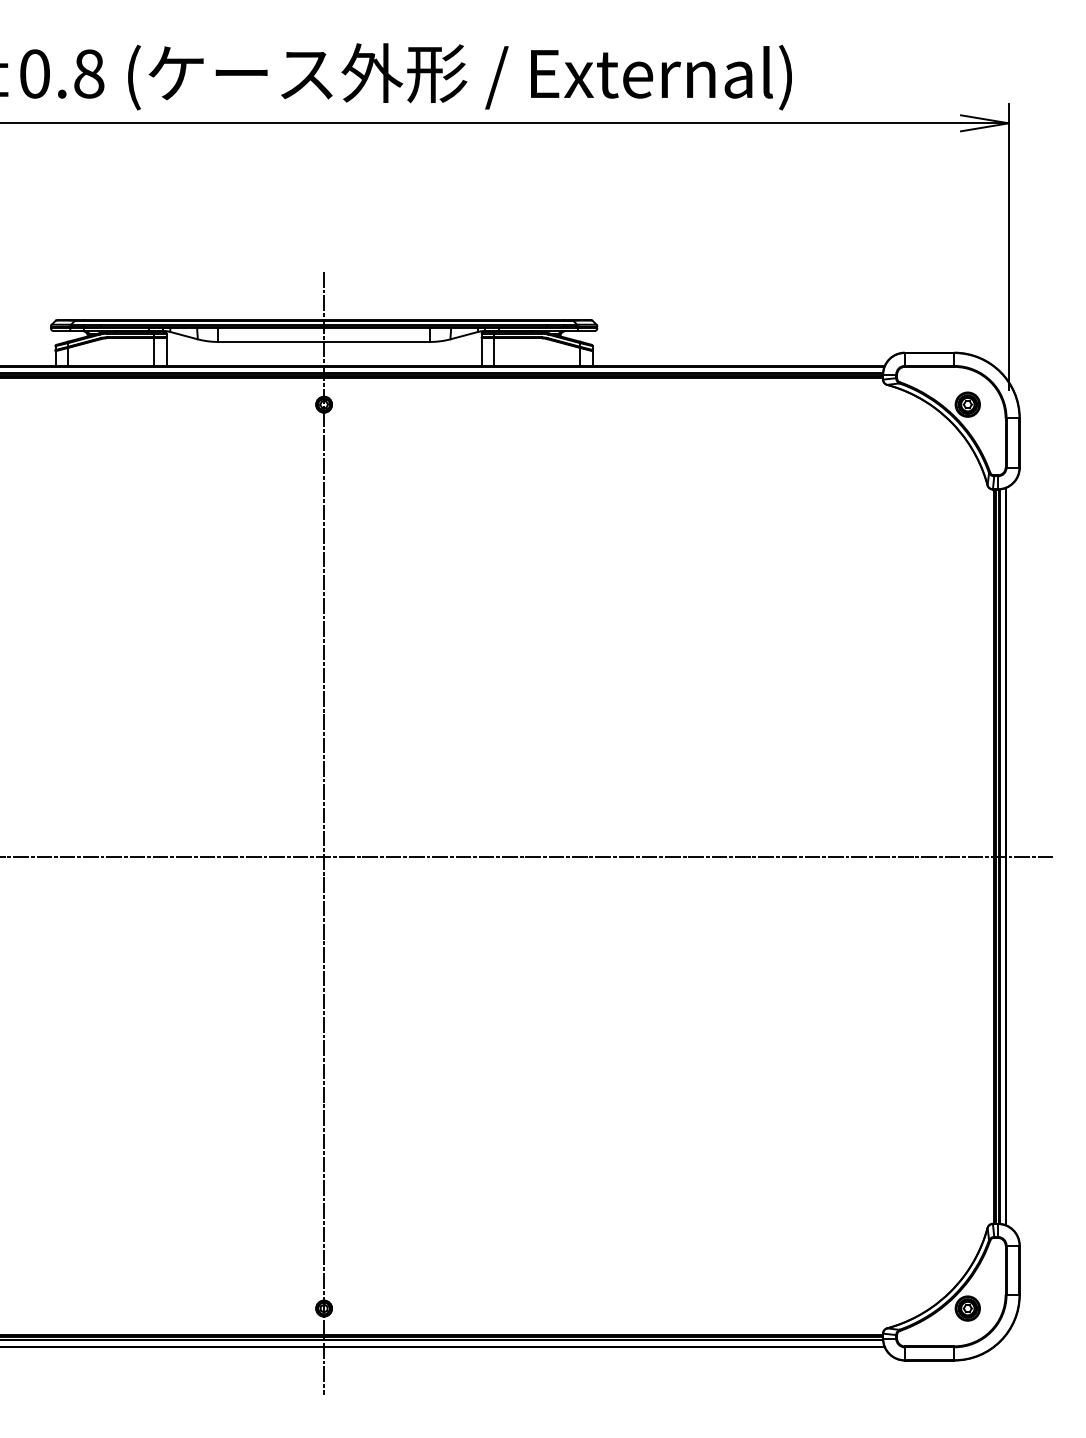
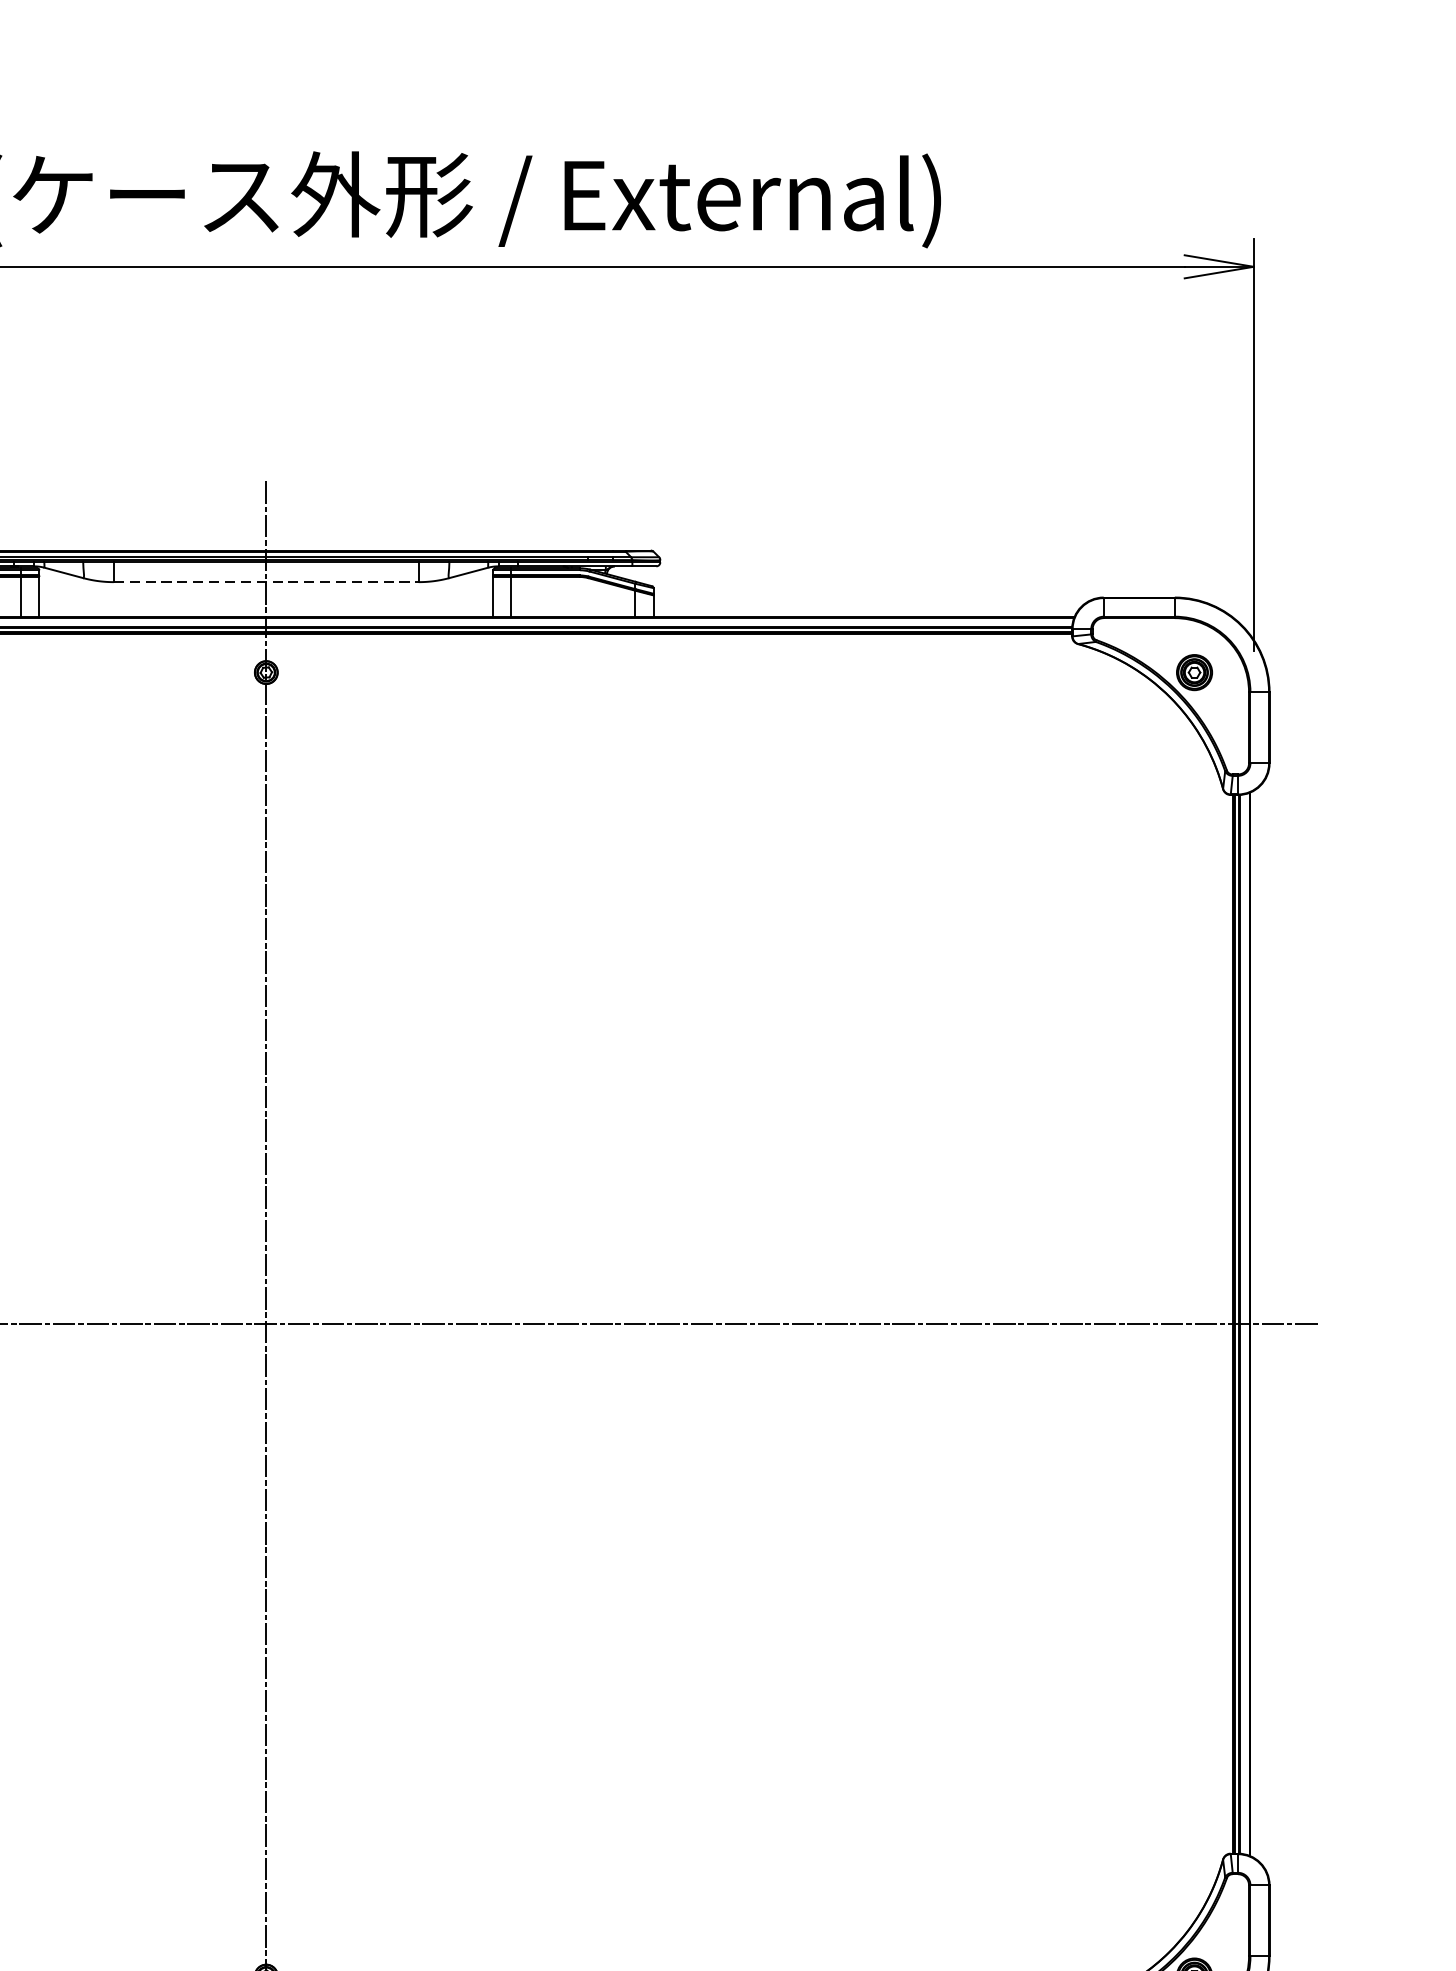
line: (324, 341) -> (266, 581), solid -> dashed

